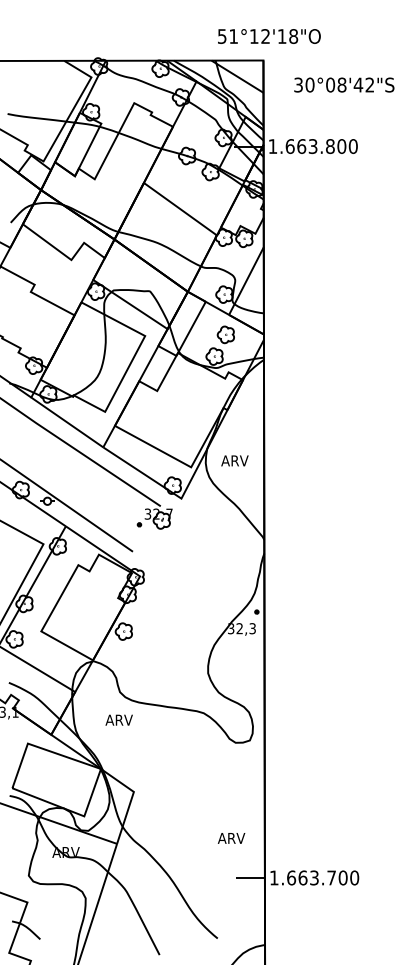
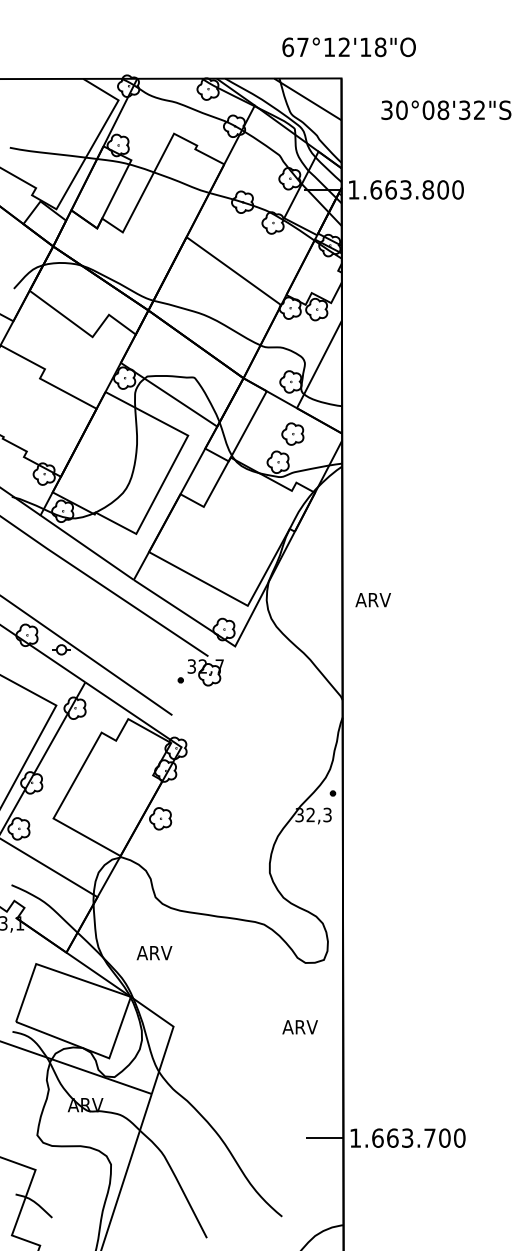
text: (227, 36) -> (294, 47), 51°12'18"O -> 67°12'18"O
text: (358, 84) -> (464, 109), 30°08'42"S -> 30°08'32"S
text: (234, 460) -> (372, 599), moved
text: (118, 719) -> (153, 952), moved
text: (231, 838) -> (300, 1027), moved

